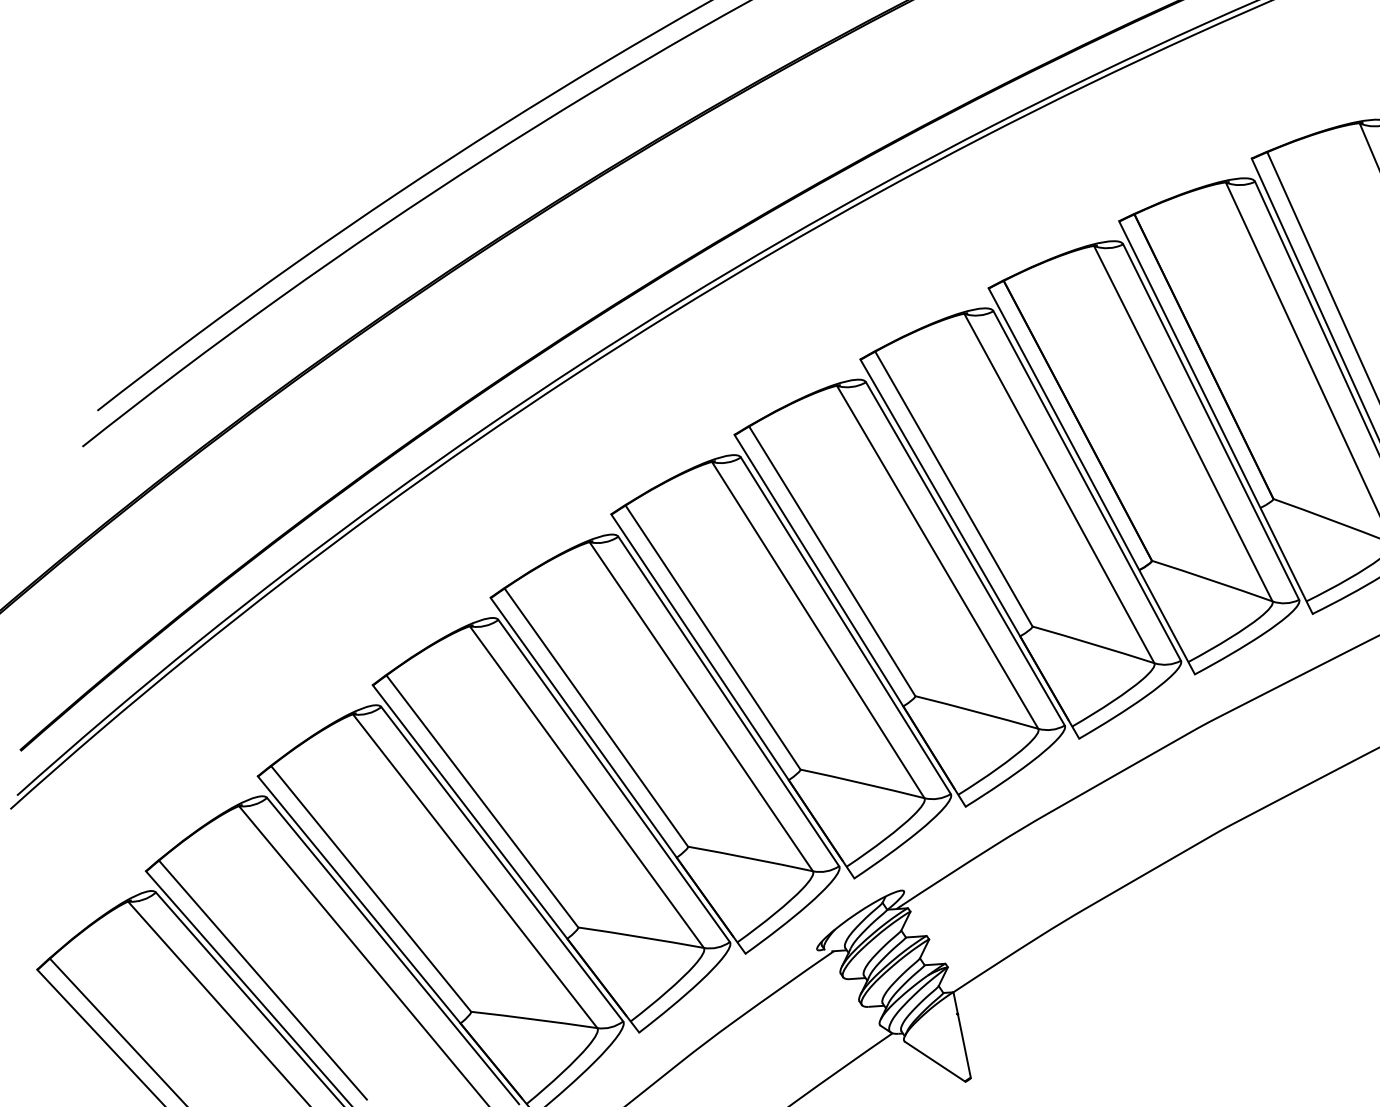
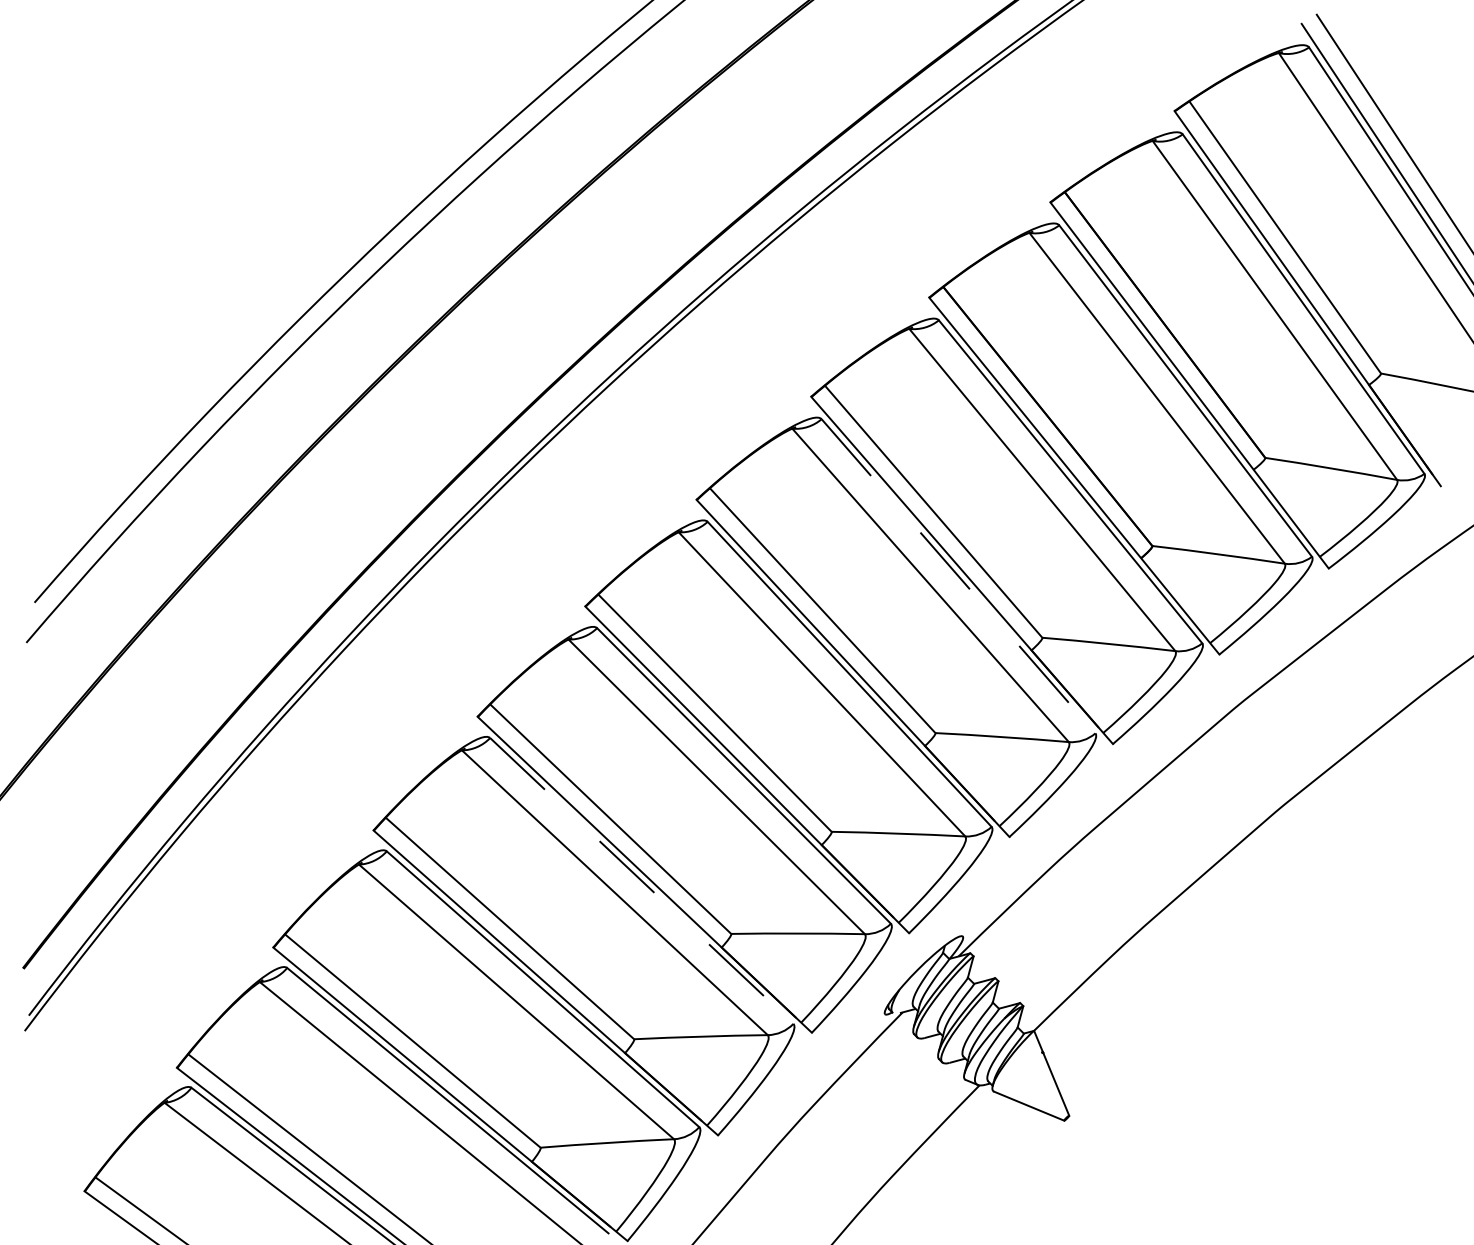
line: (965, 554) -> (958, 576), solid -> dashed
line: (614, 781) -> (642, 881), solid -> dashed

